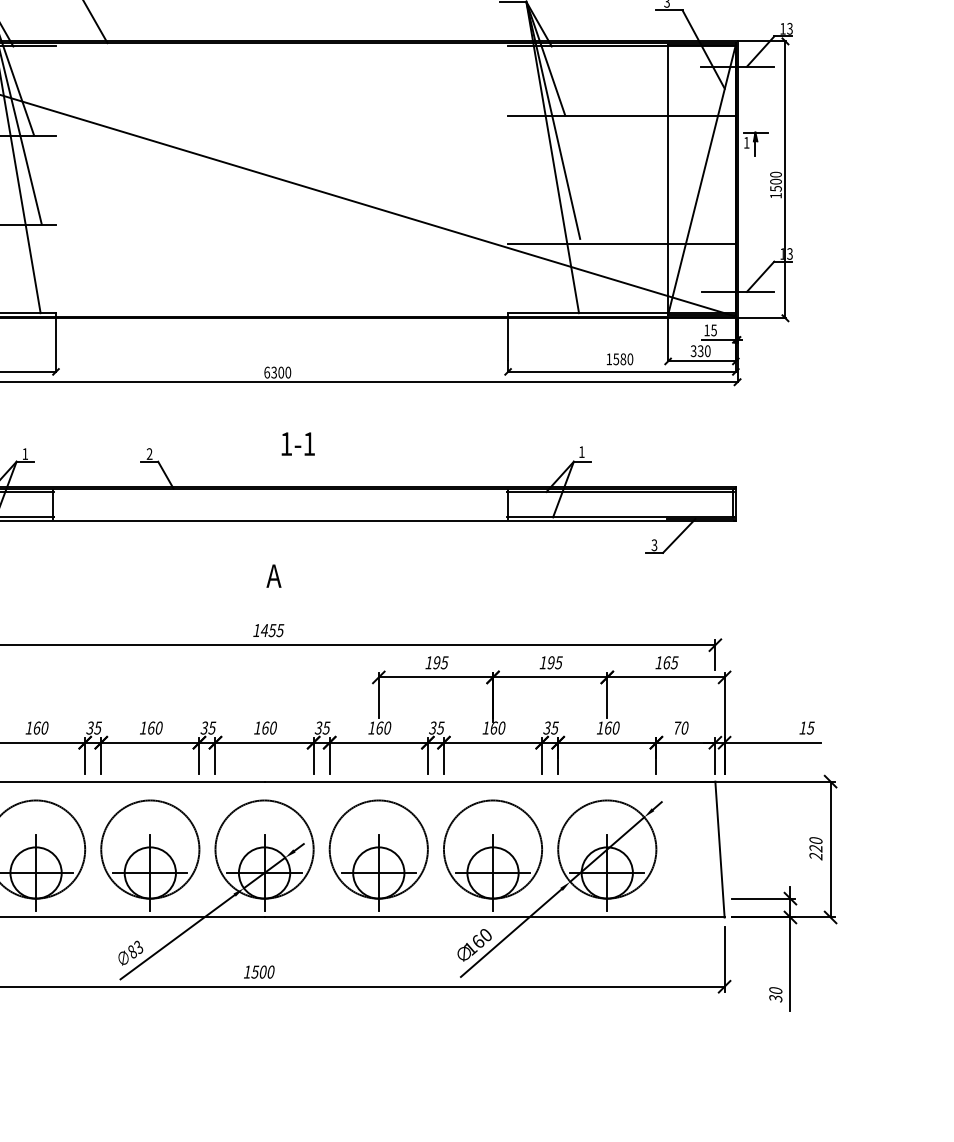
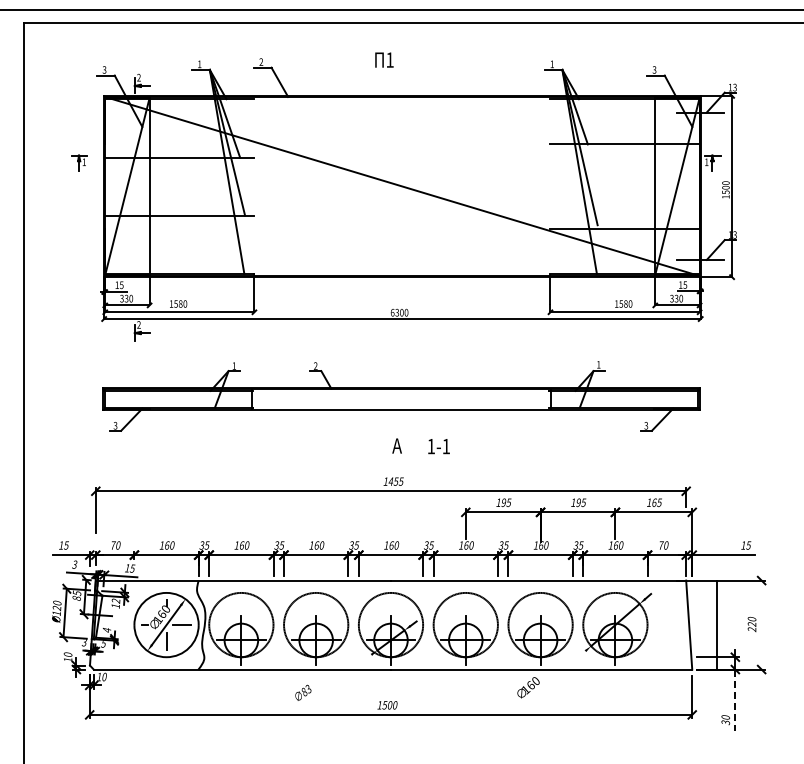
text: (297, 444) -> (438, 446), moved
line: (830, 848) -> (716, 624), moved
line: (511, 932) -> (552, 679), removed
line: (176, 937) -> (333, 682), removed
line: (790, 964) -> (735, 700), solid -> dashed

